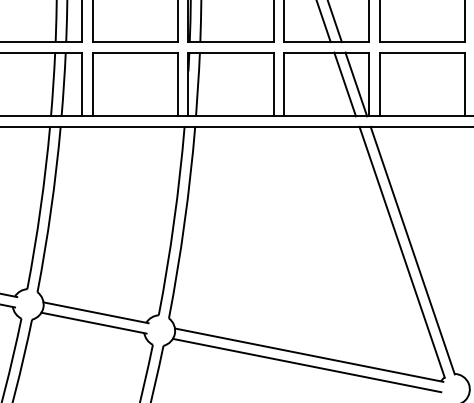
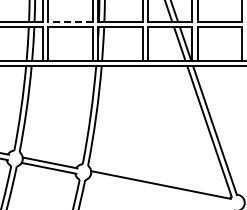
line: (135, 41) -> (70, 21), solid -> dashed
line: (306, 365) -> (159, 190), removed

